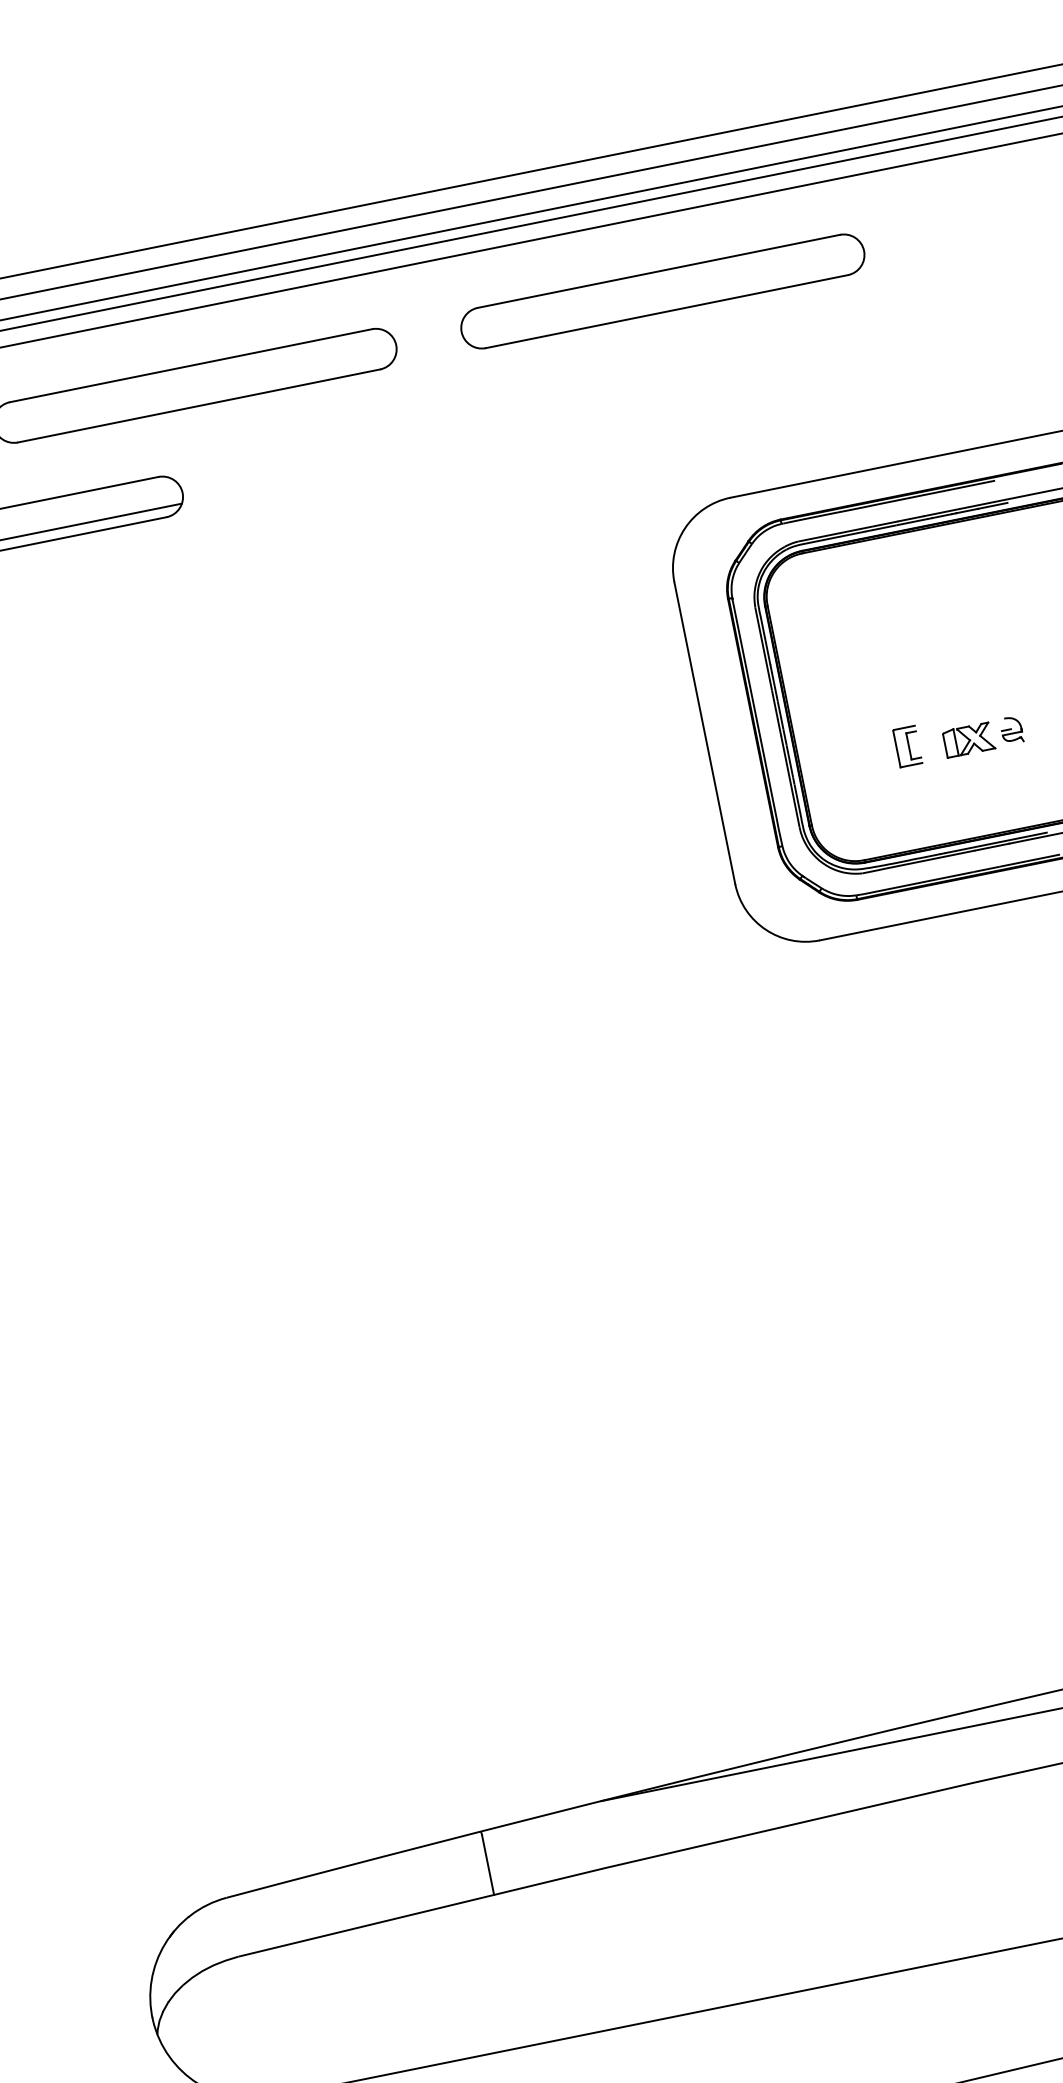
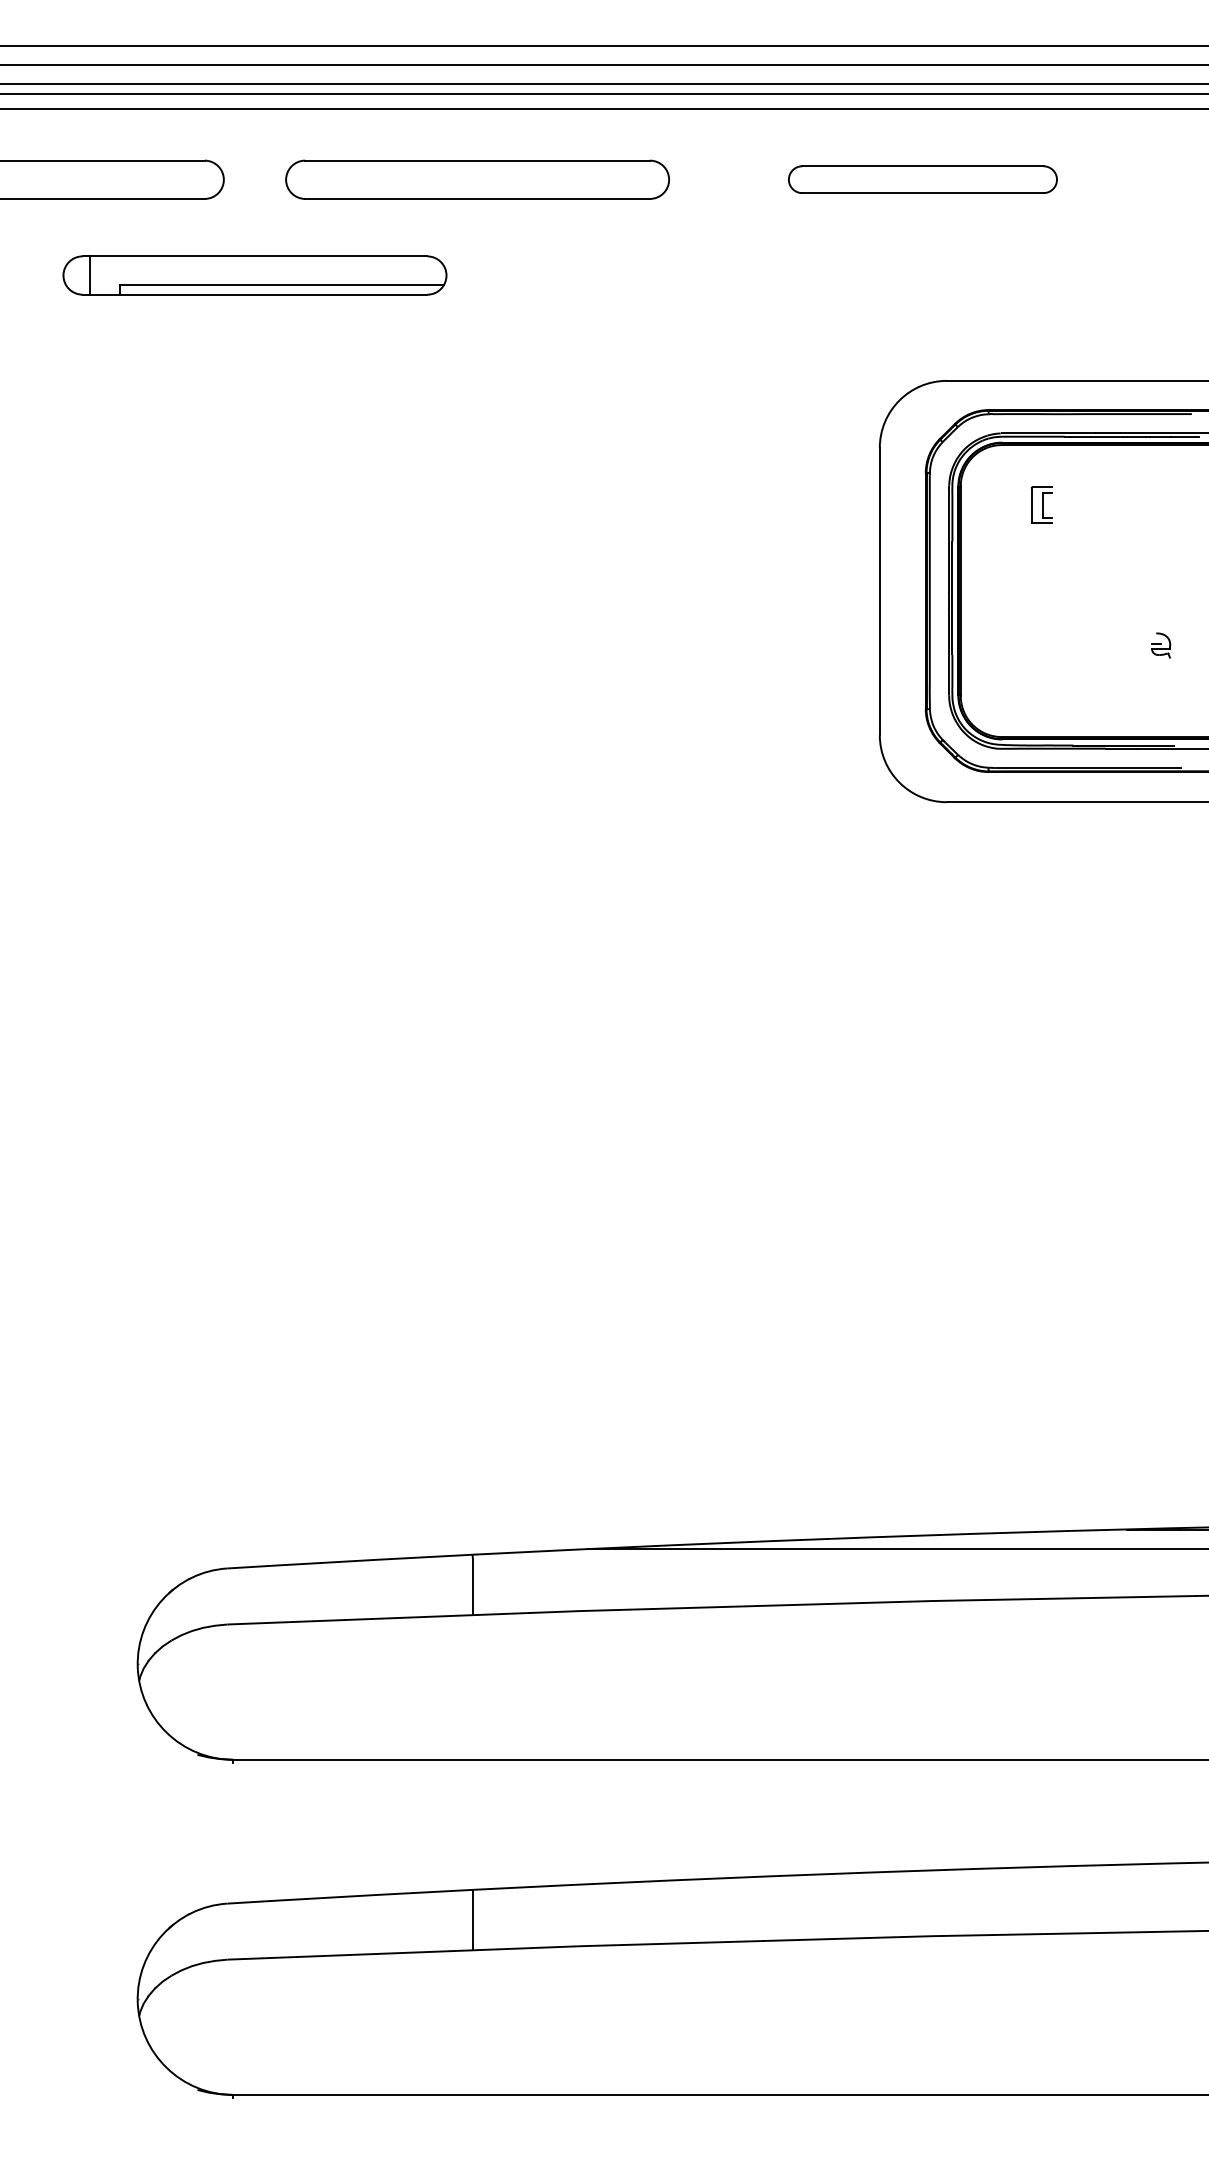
part: (662, 291) -> (922, 179), size x0.7
part: (968, 739) -> (1119, 645), removed
part: (907, 745) -> (1041, 504), moved

